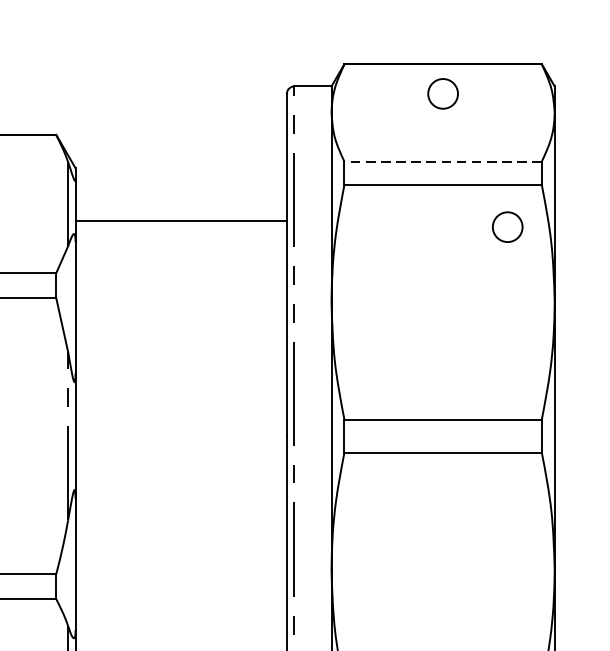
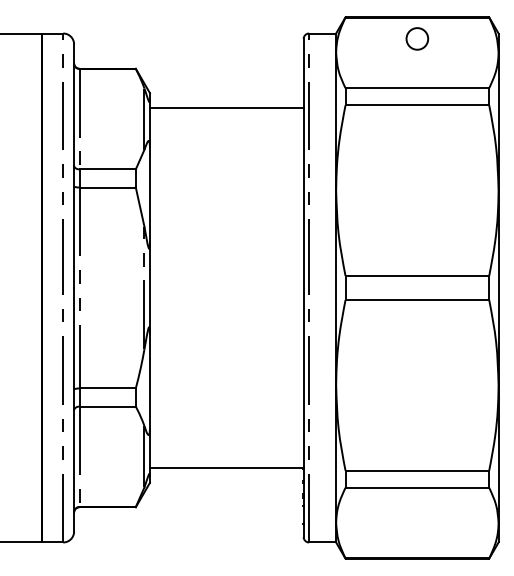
line: (443, 162) -> (417, 88), dashed -> solid
line: (180, 221) -> (226, 108), moved
circle: (507, 226) -> (464, 135), removed

